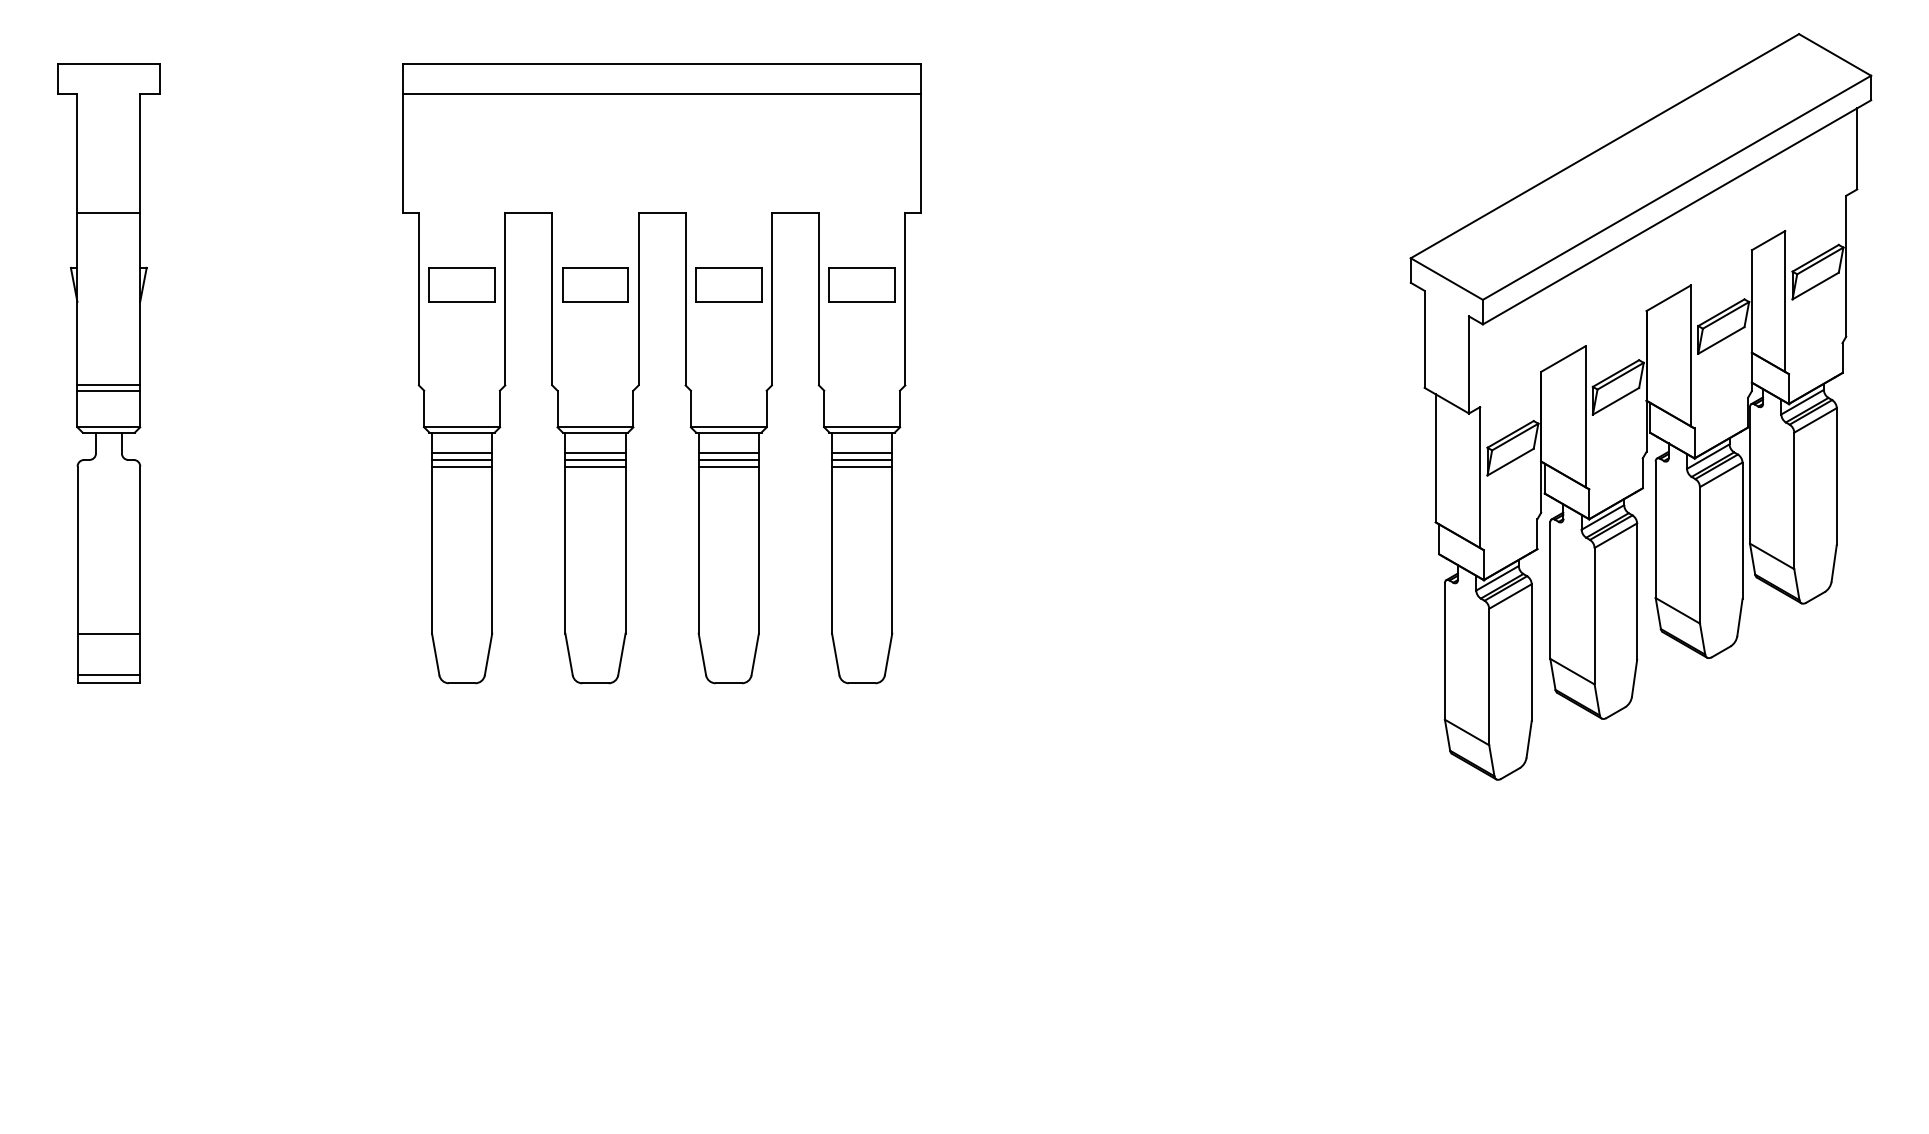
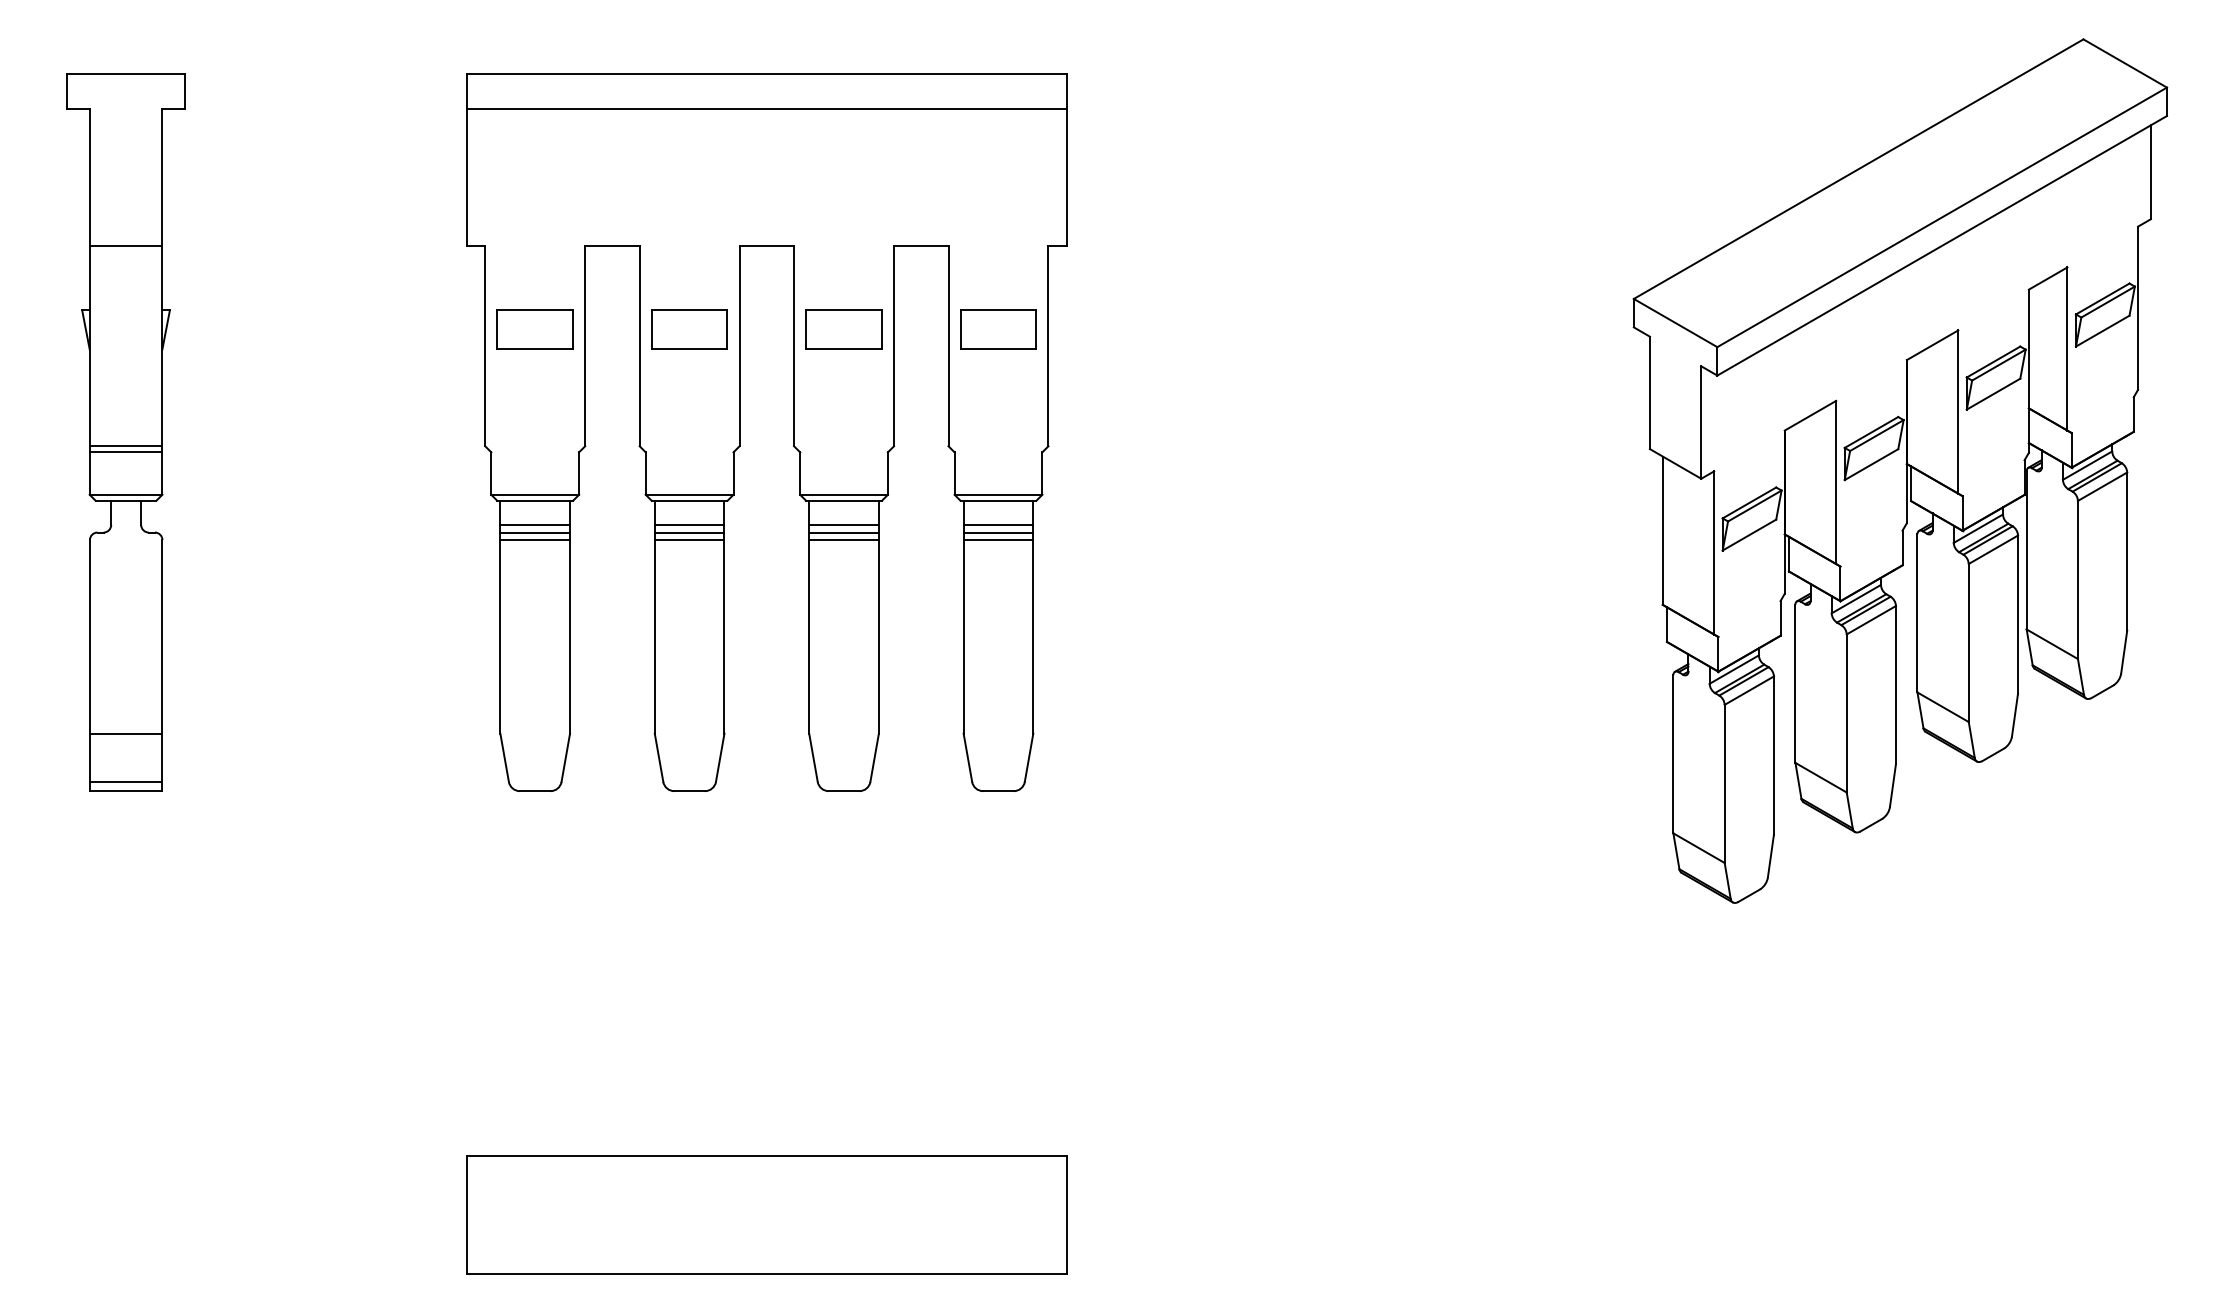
part: (661, 1048) -> (766, 1214), added

